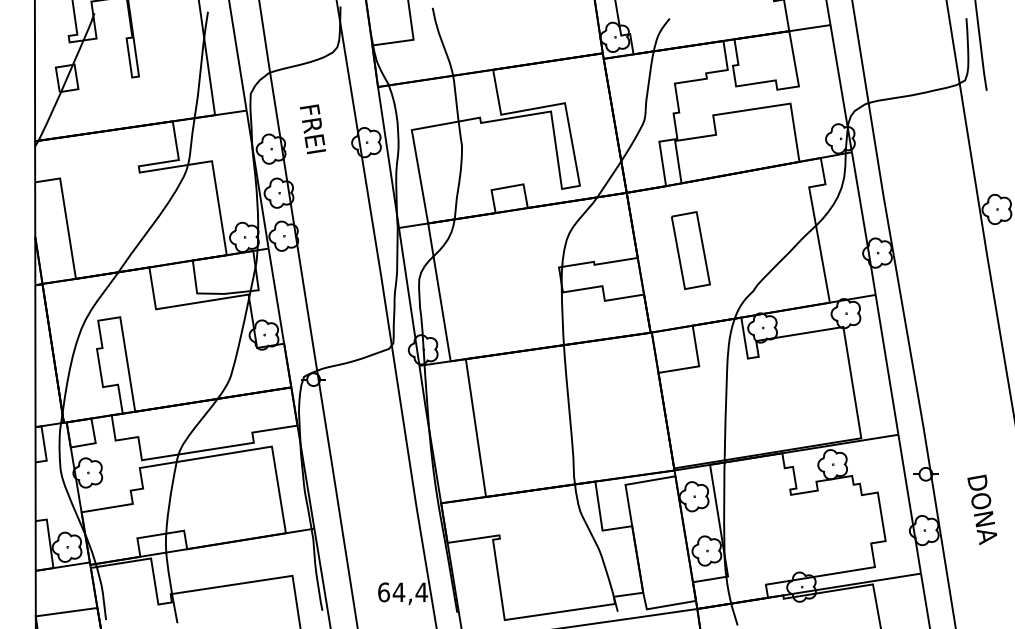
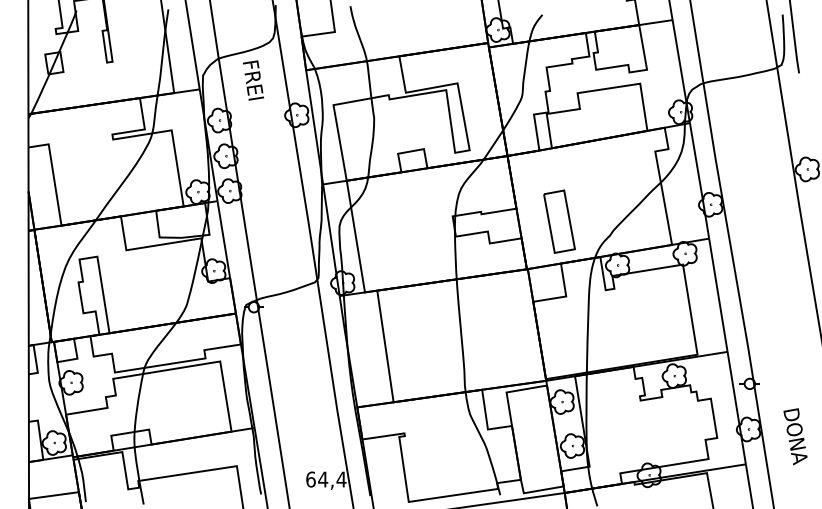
text: (313, 129) -> (253, 80), moved
part: (690, 250) -> (559, 221), moved
text: (982, 509) -> (795, 436), moved

